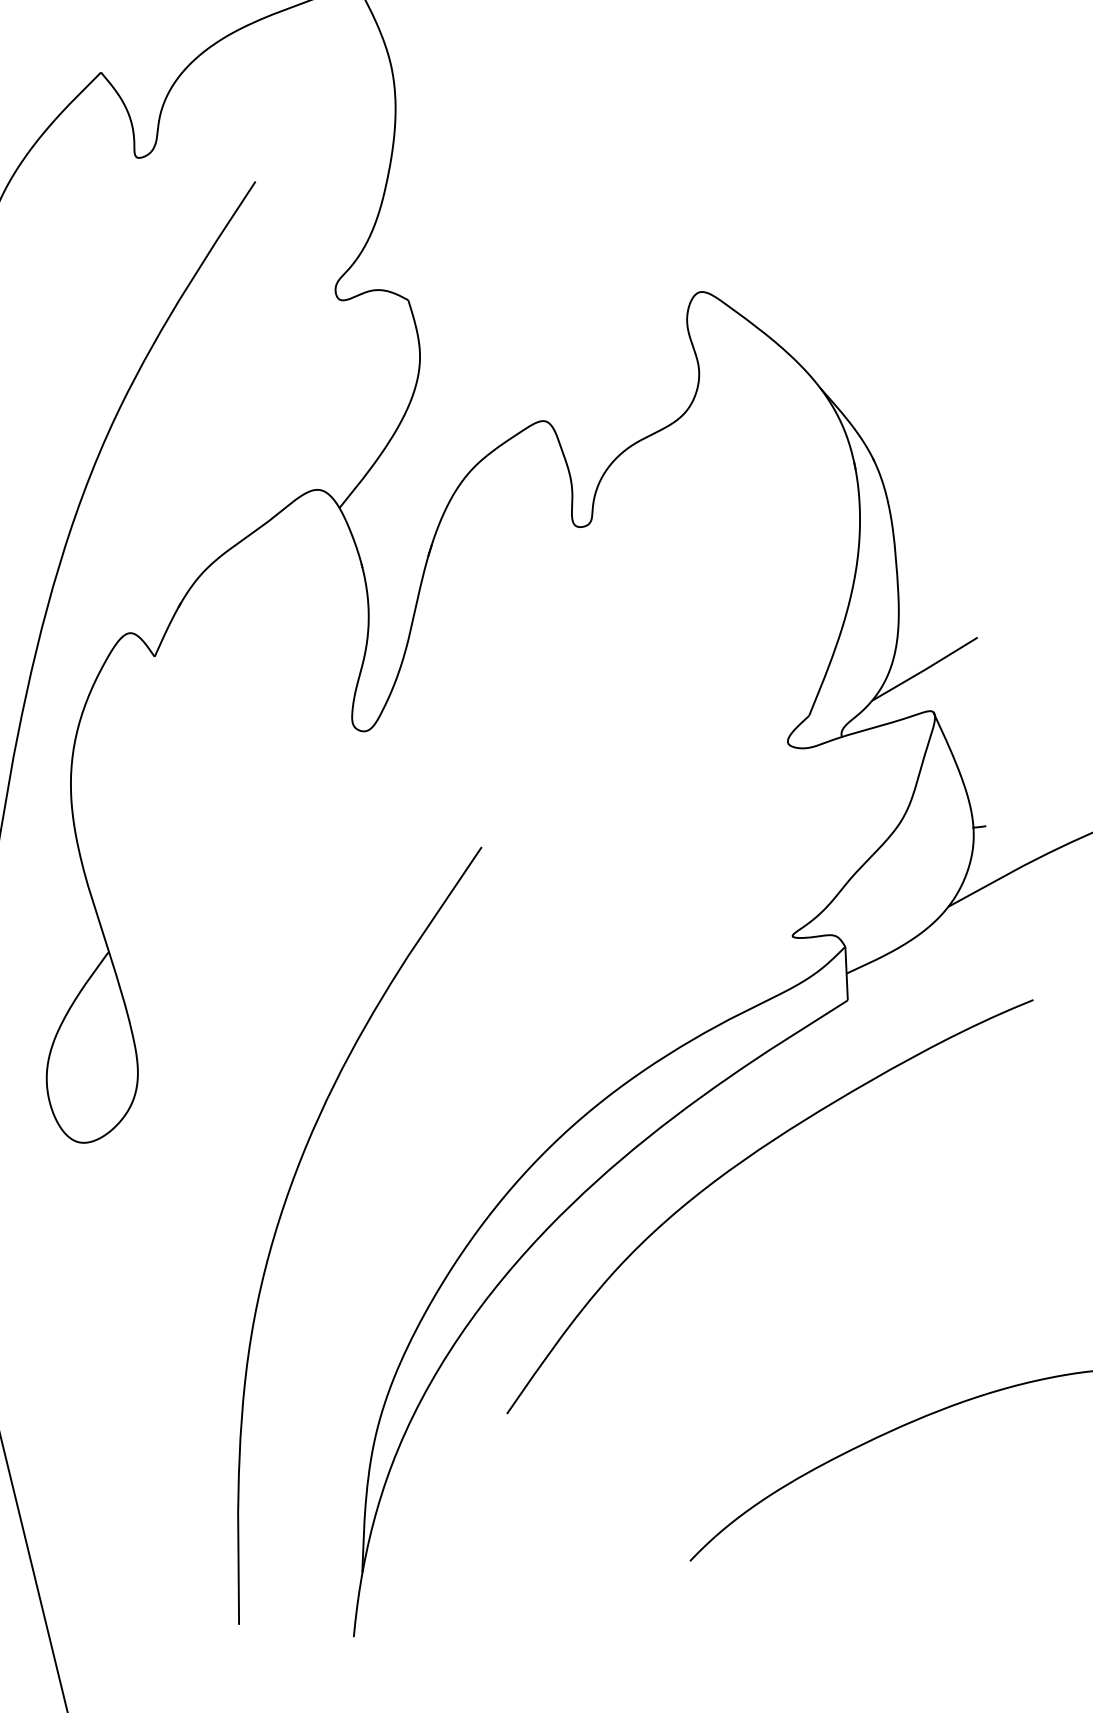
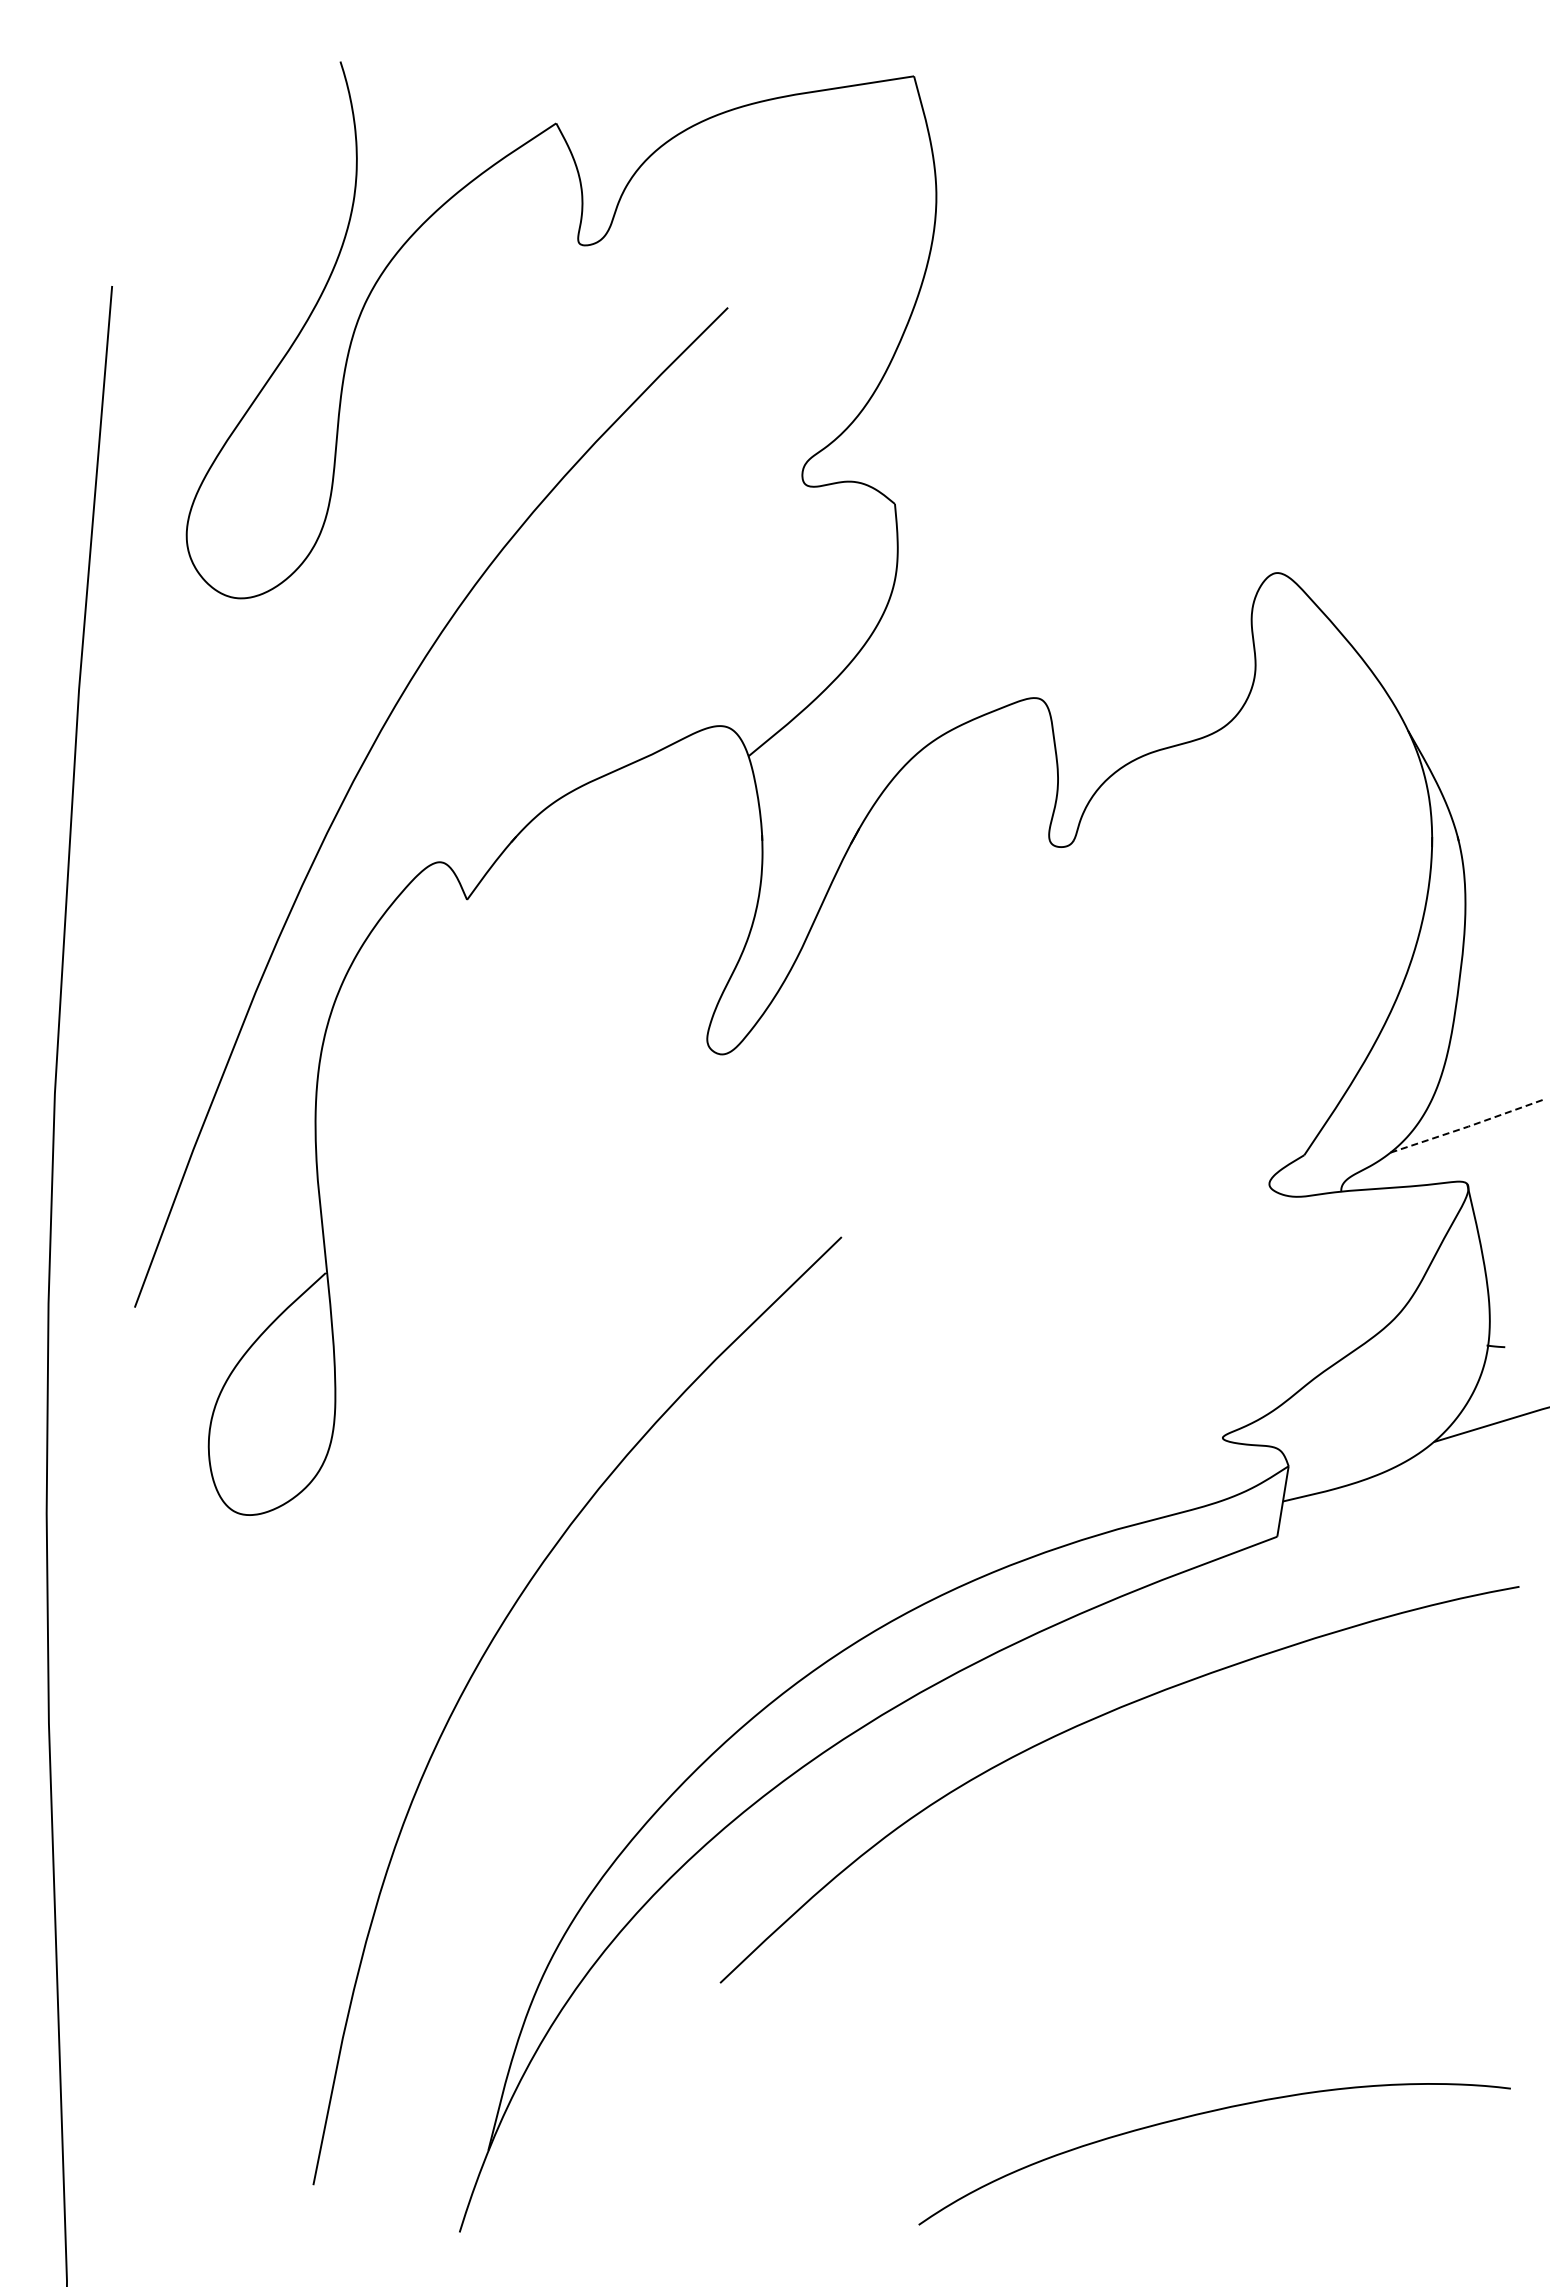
line: (925, 669) -> (1468, 1126), solid -> dashed

